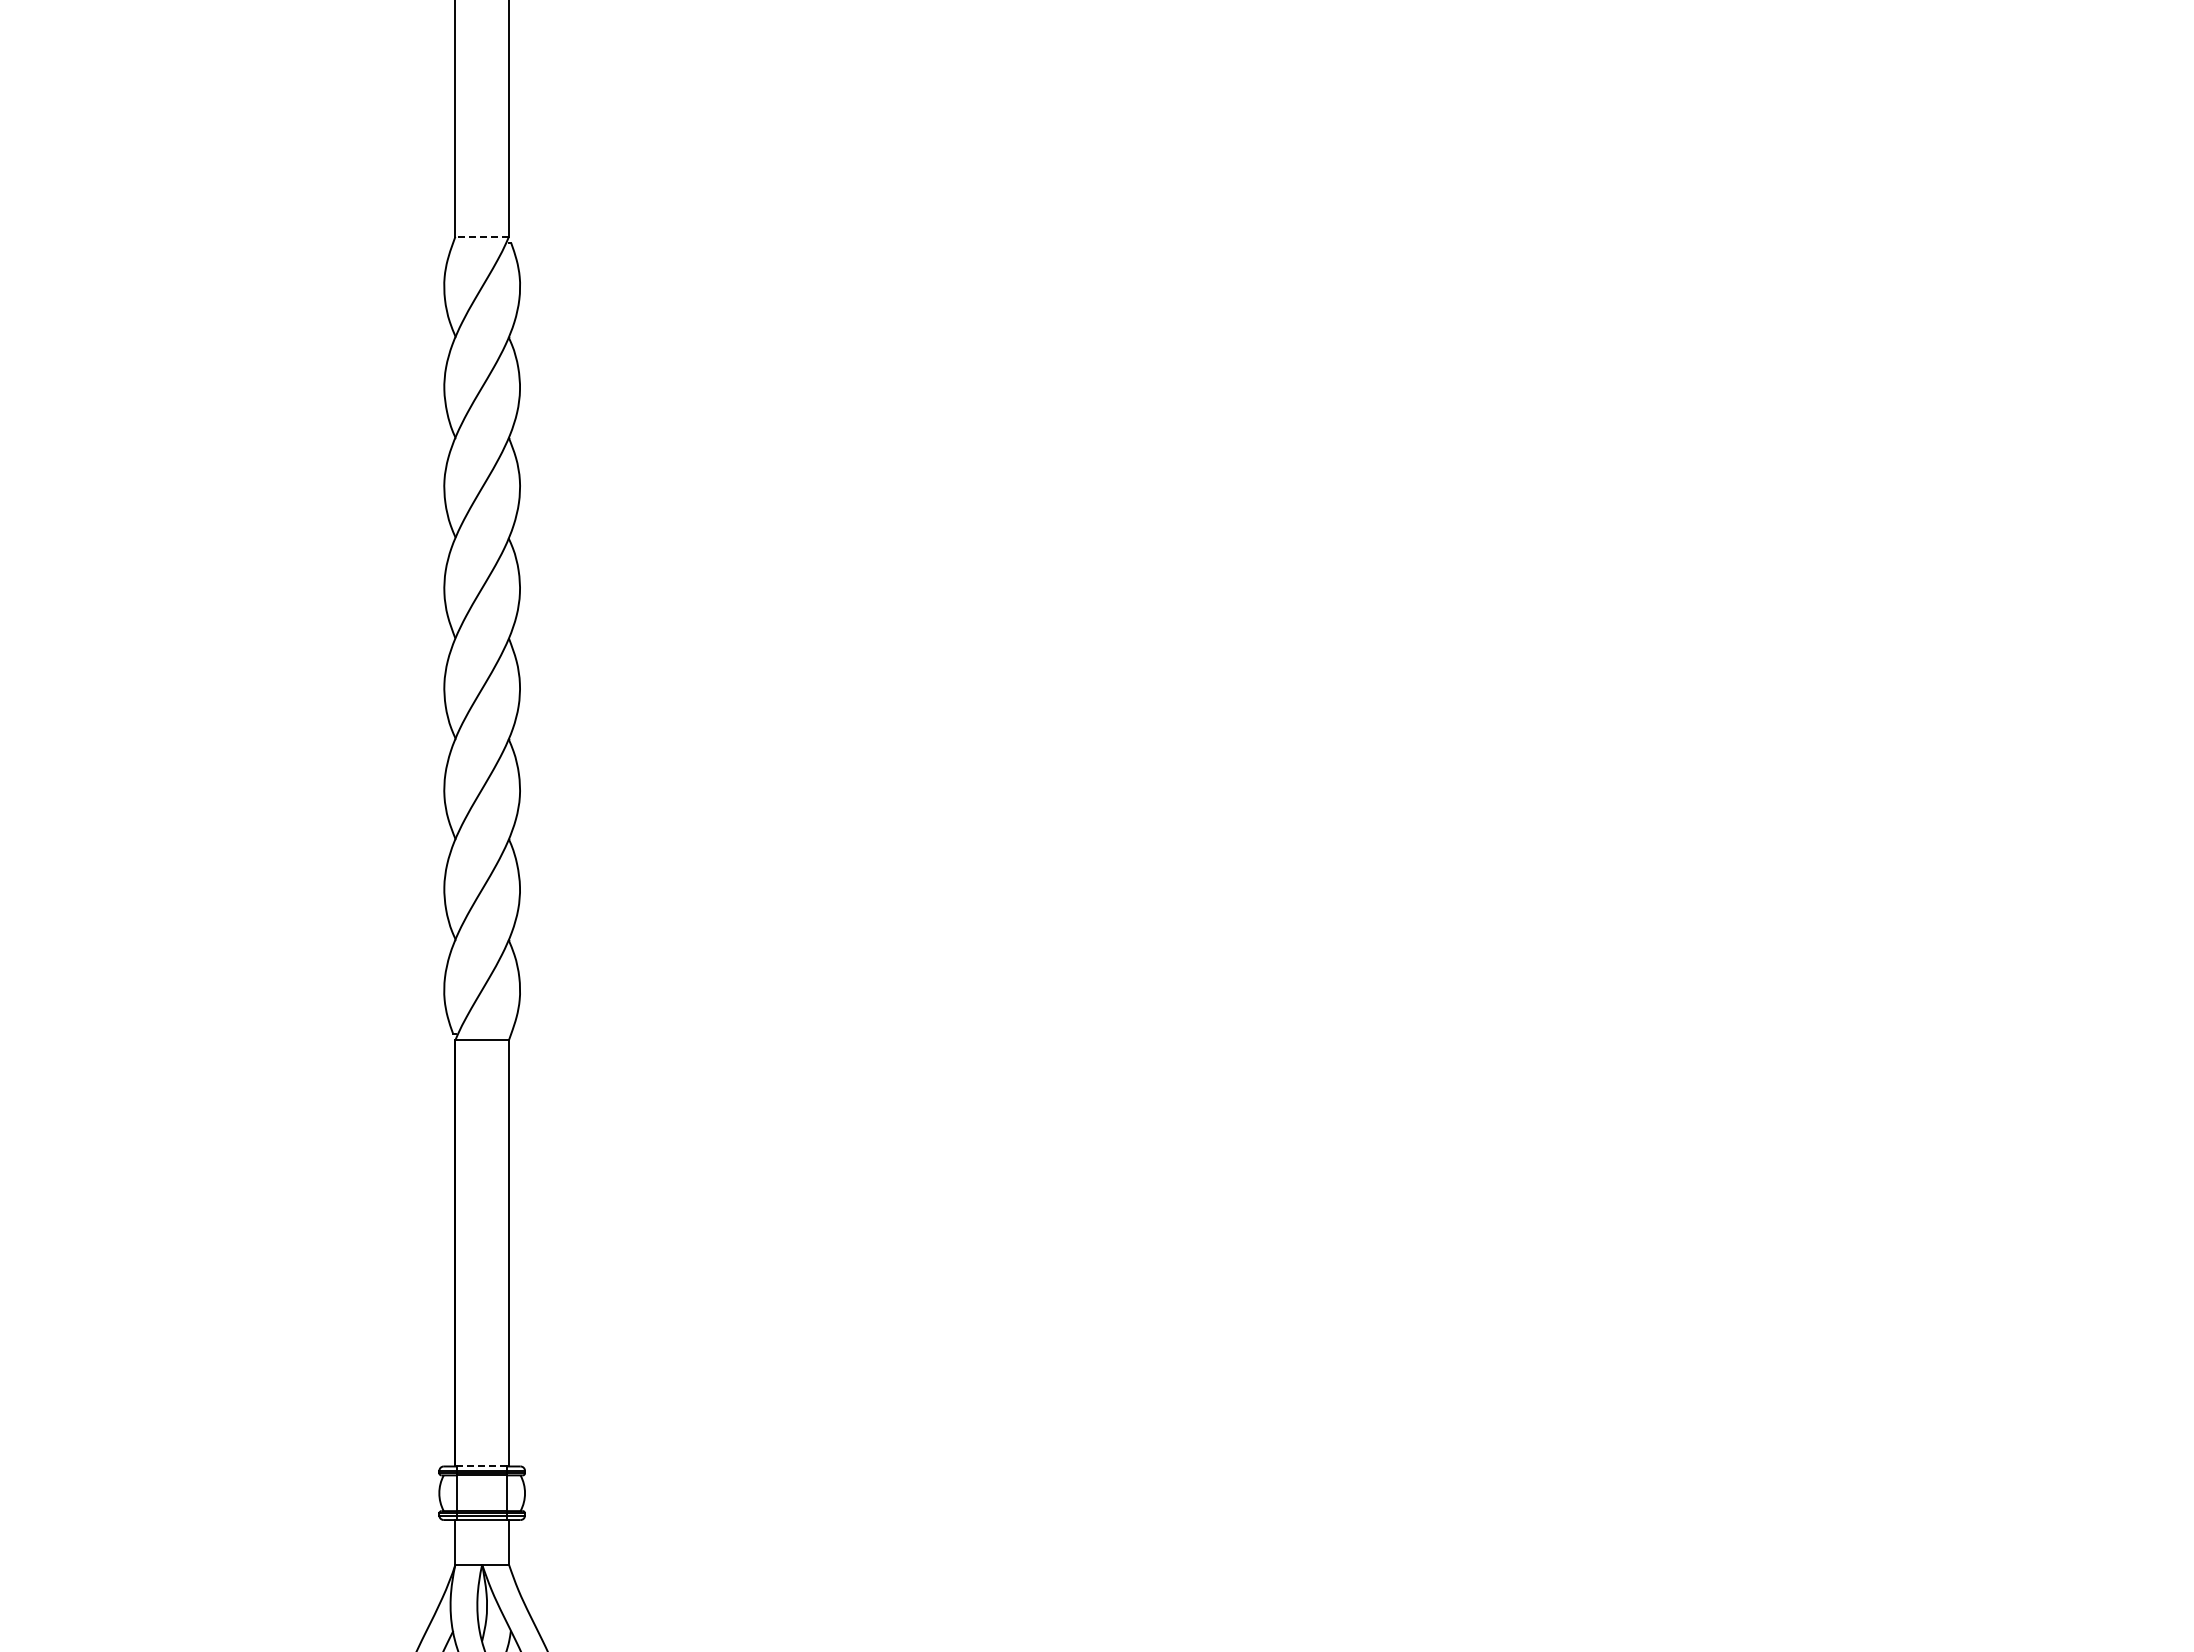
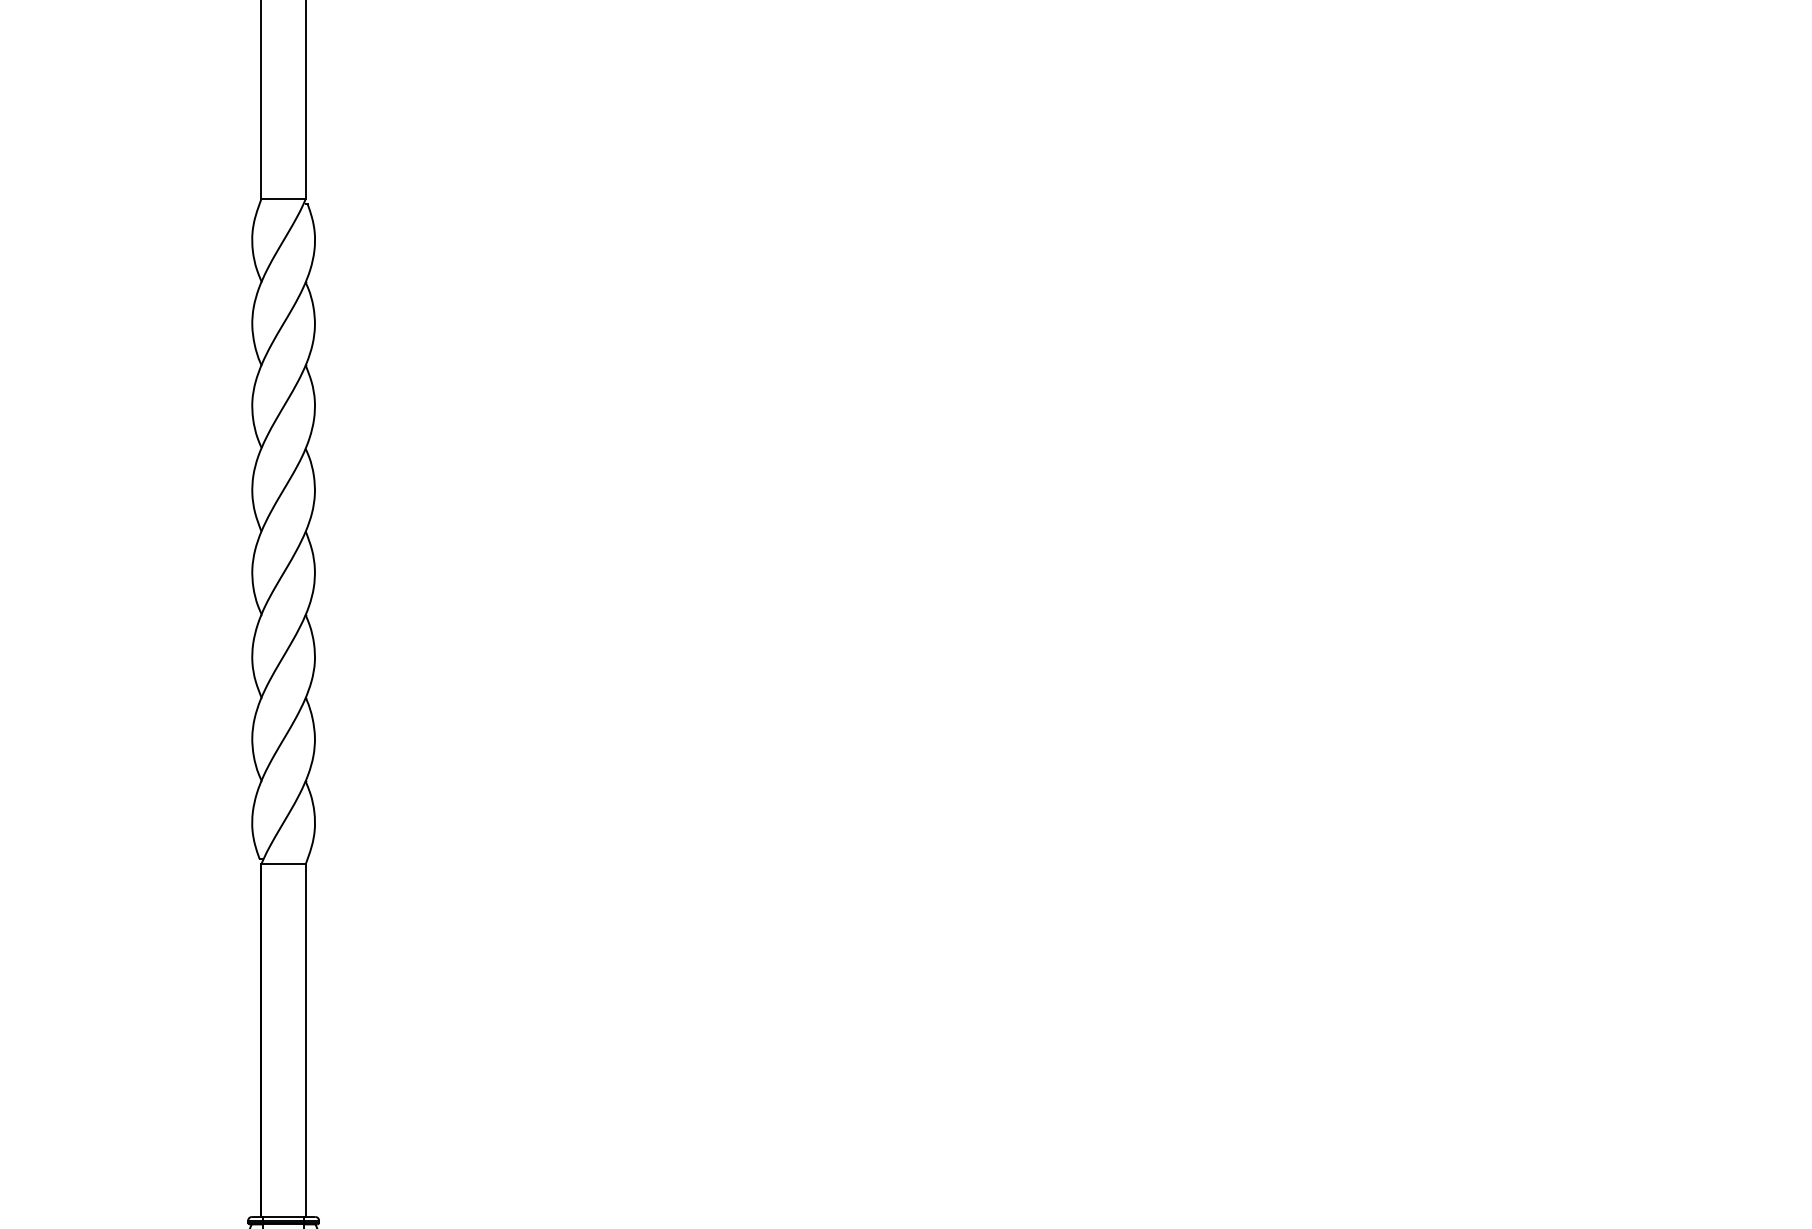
line: (482, 236) -> (283, 198), dashed -> solid
line: (482, 1466) -> (283, 1217), dashed -> solid

